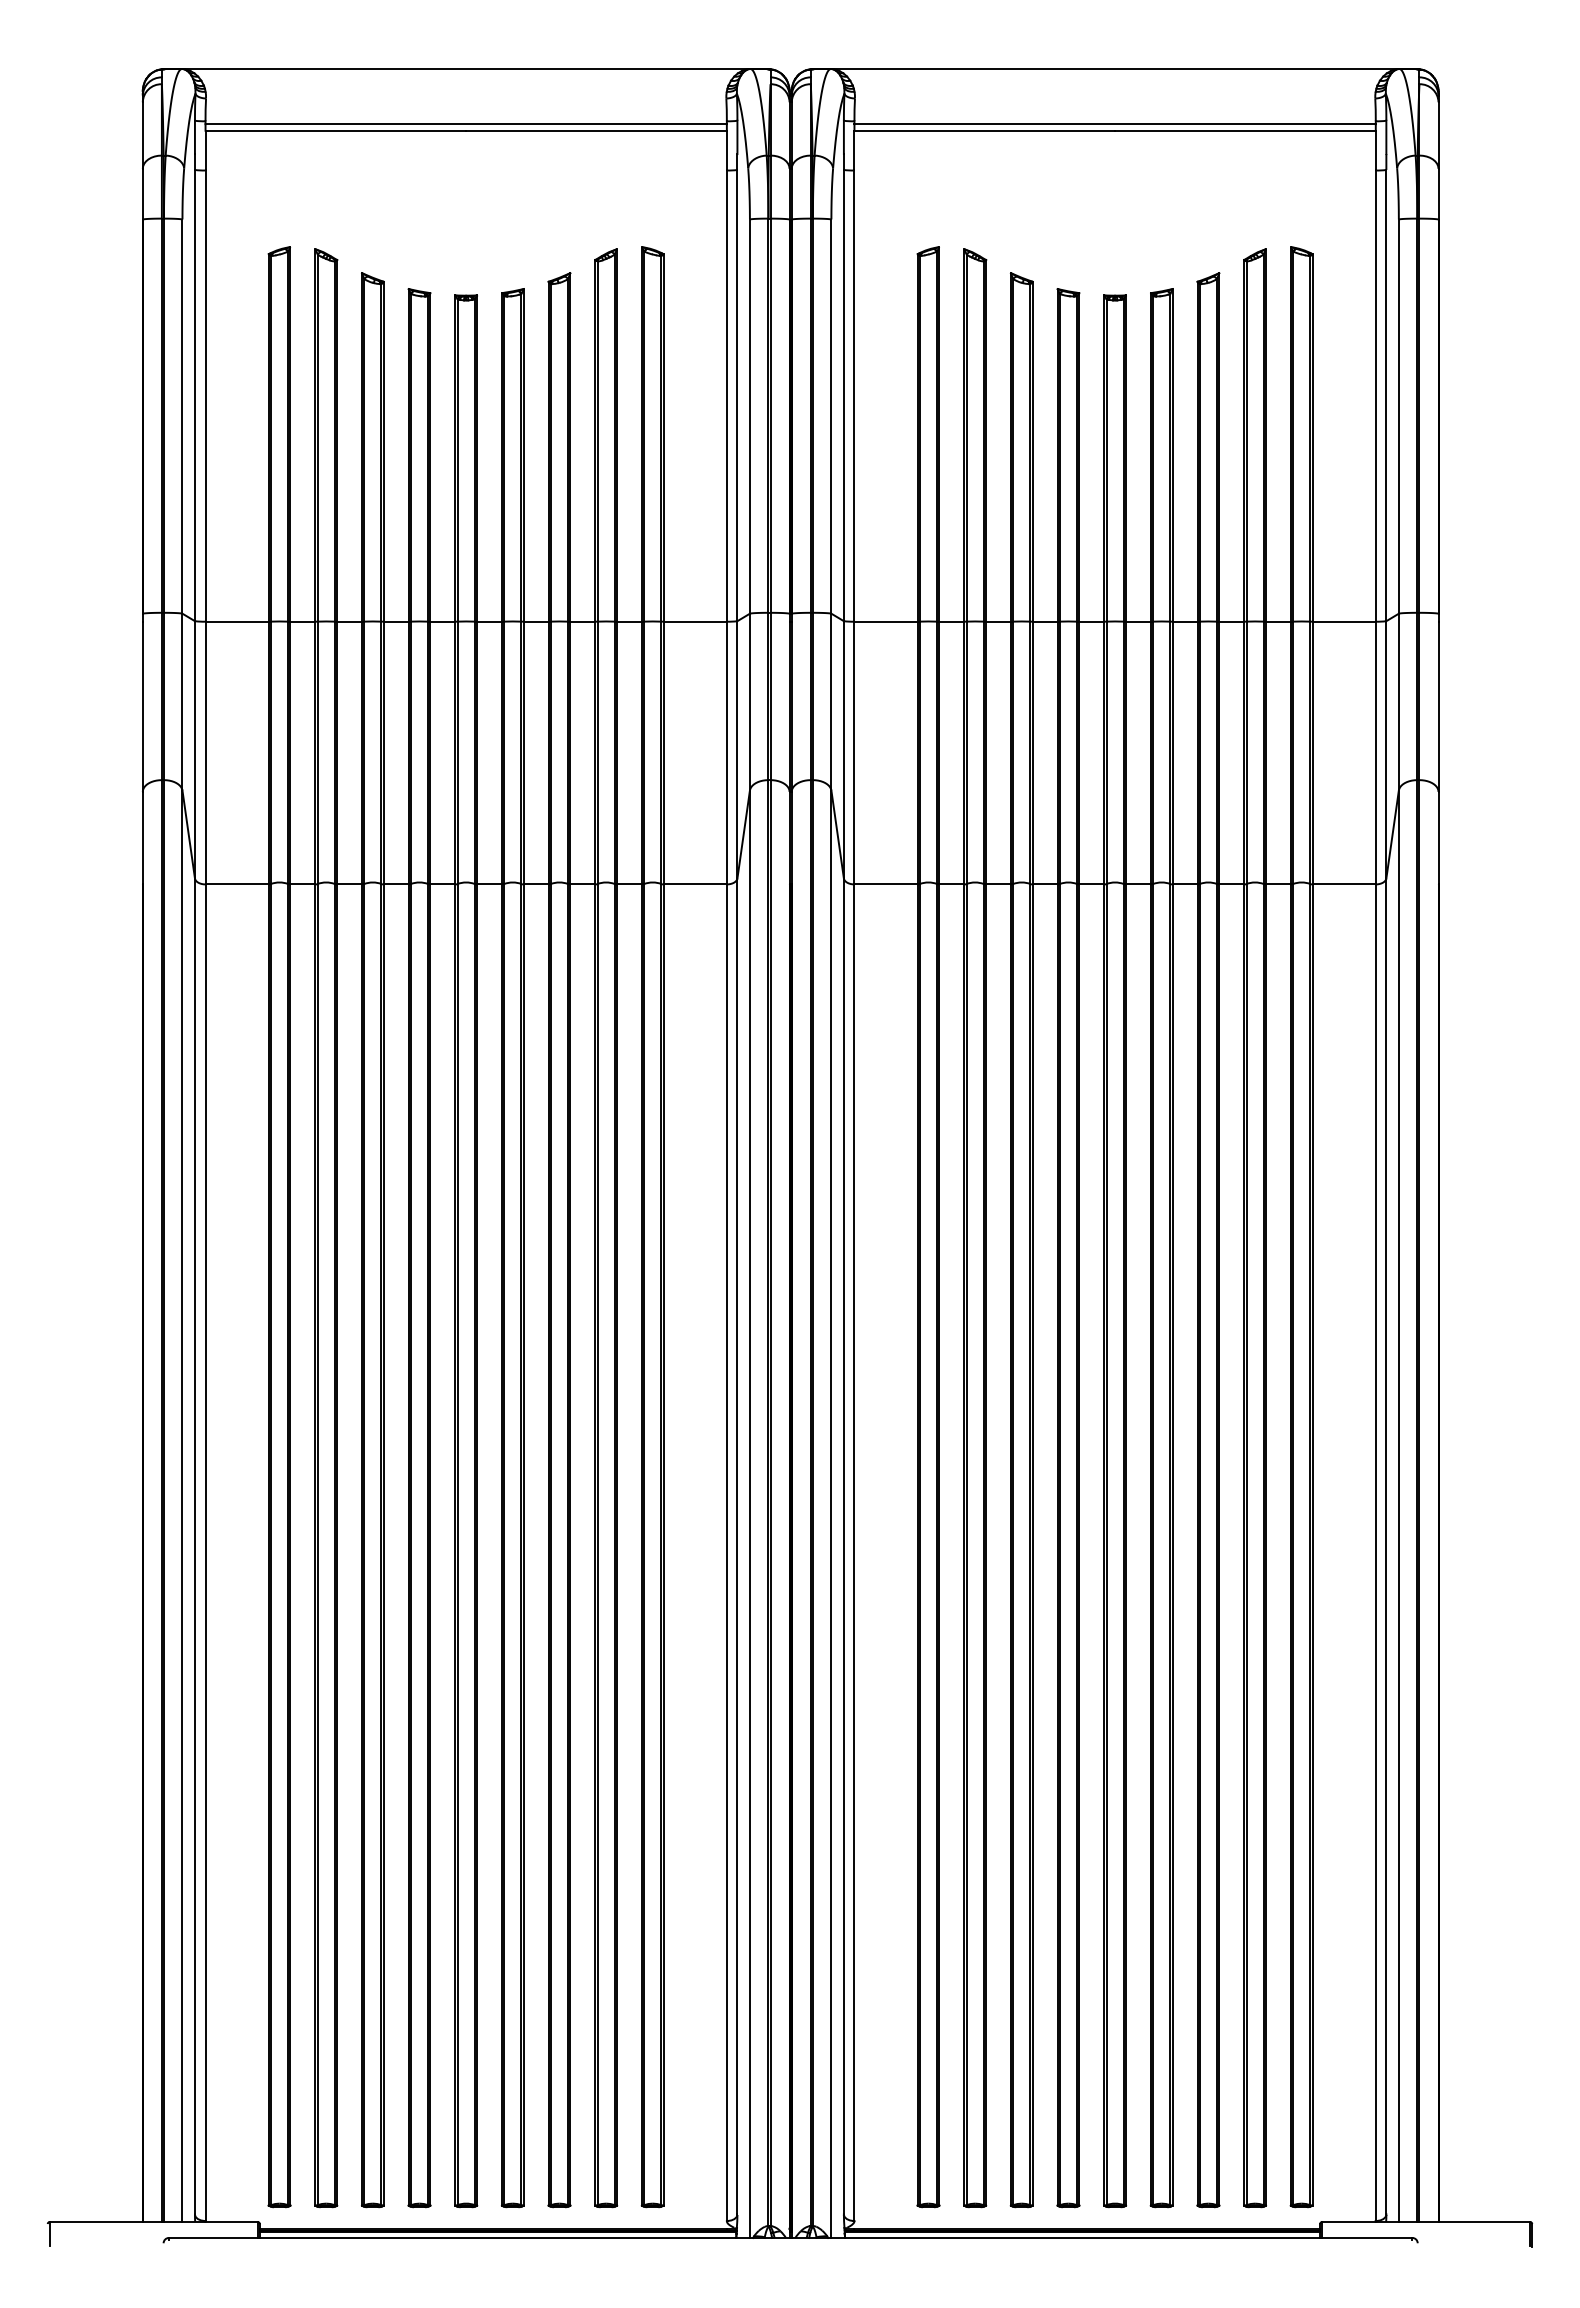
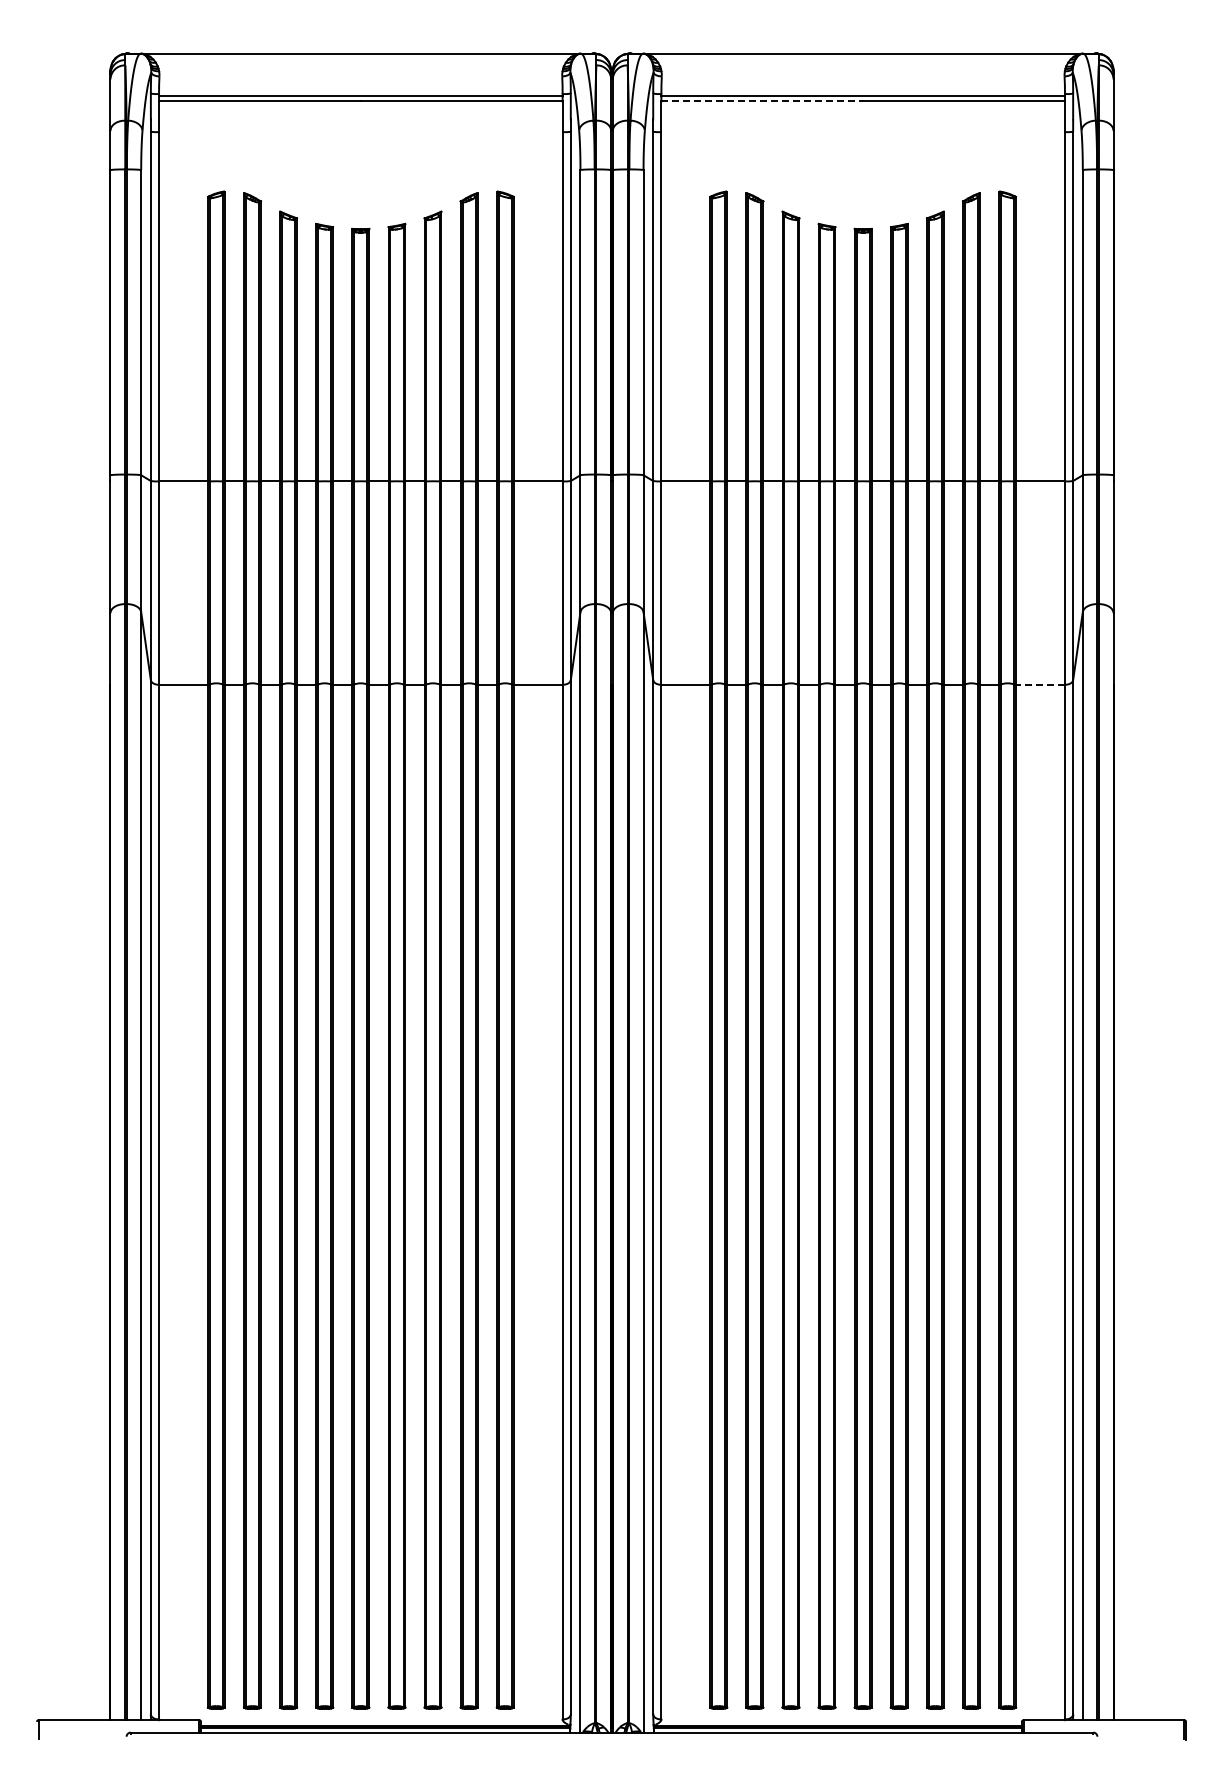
line: (985, 130) -> (762, 101), solid -> dashed
line: (1344, 884) -> (1040, 684), solid -> dashed

